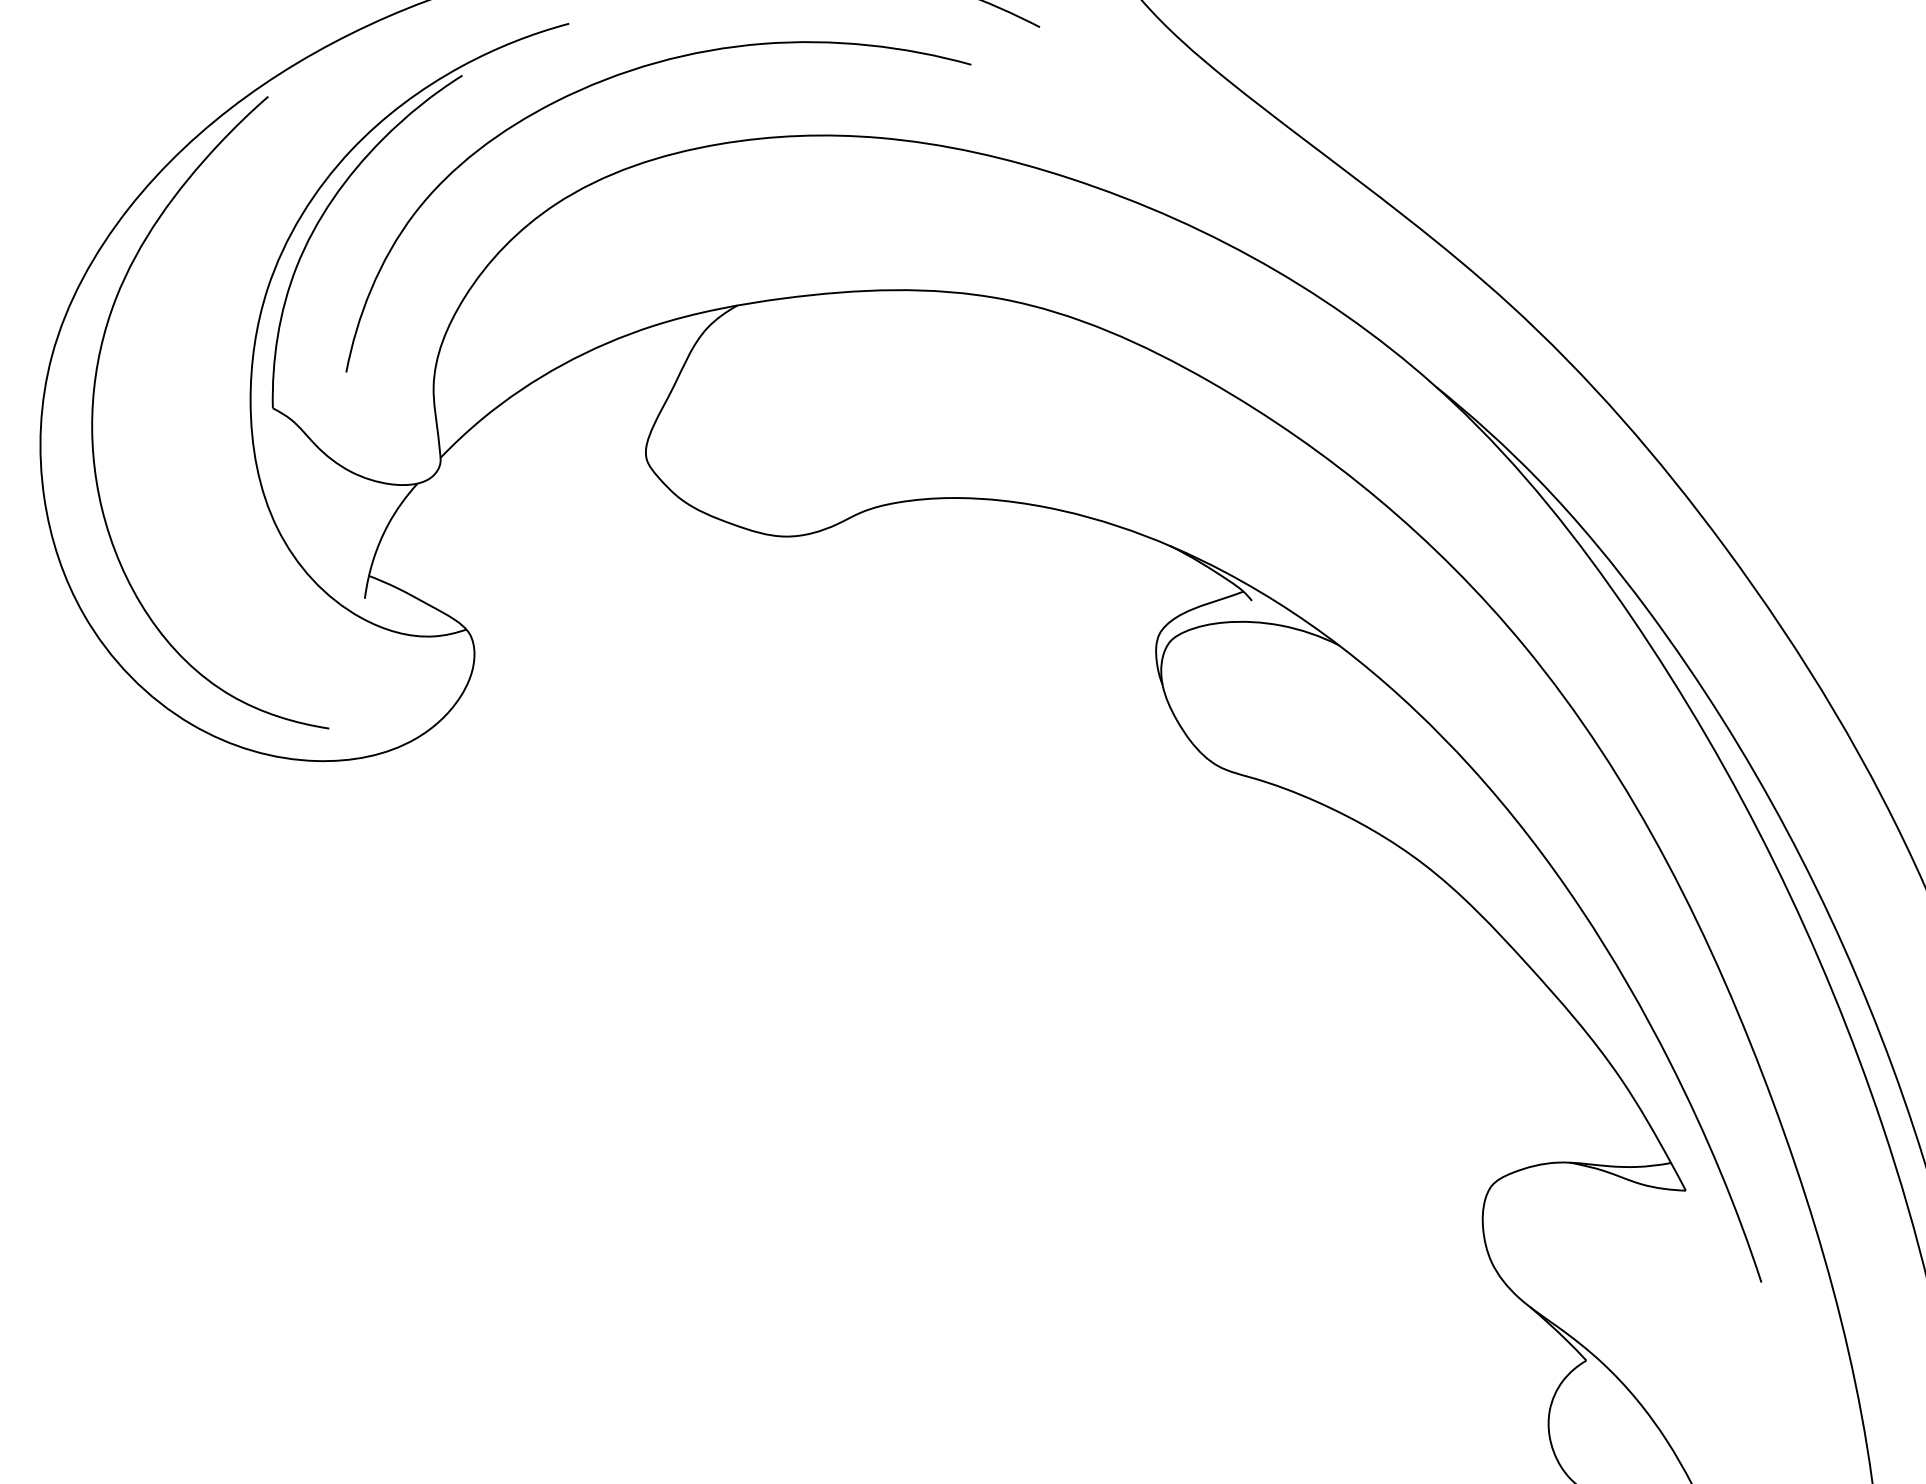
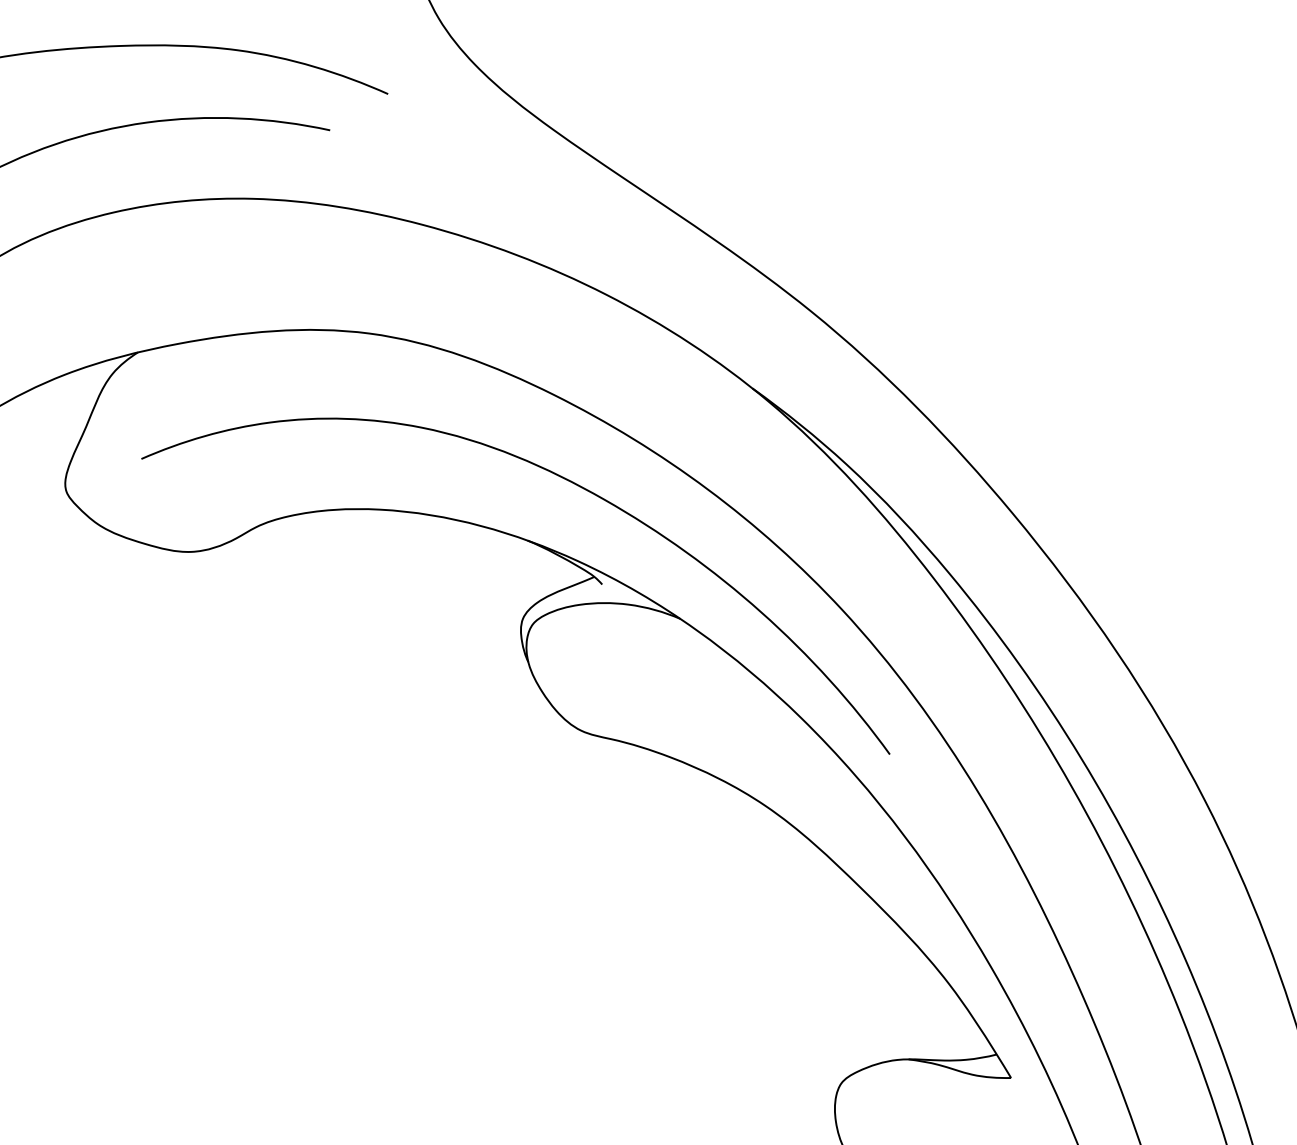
curve: (1222, 482) -> (570, 482), added

